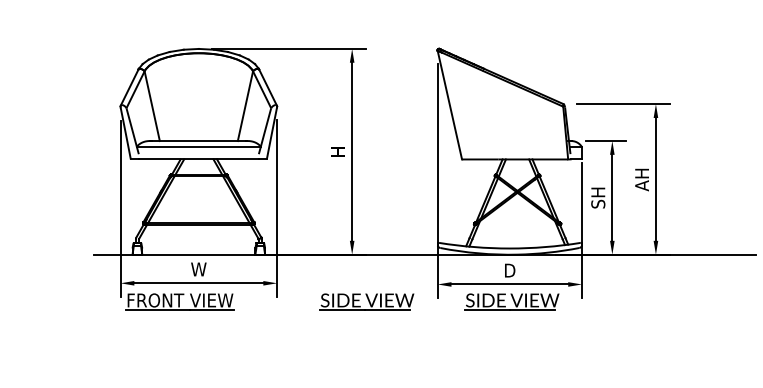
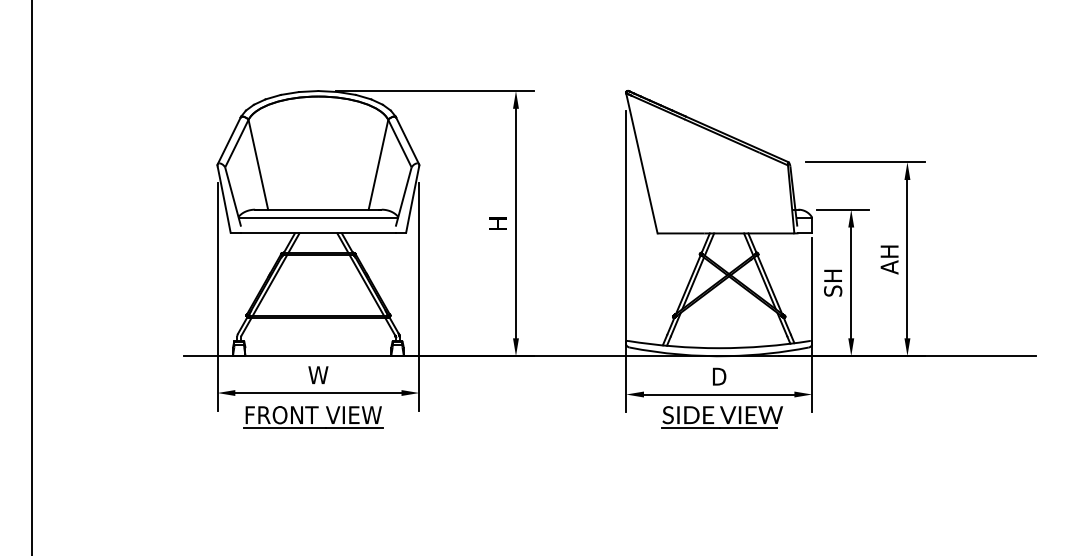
part: (180, 302) -> (313, 417), moved
part: (366, 302) -> (534, 417), removed

